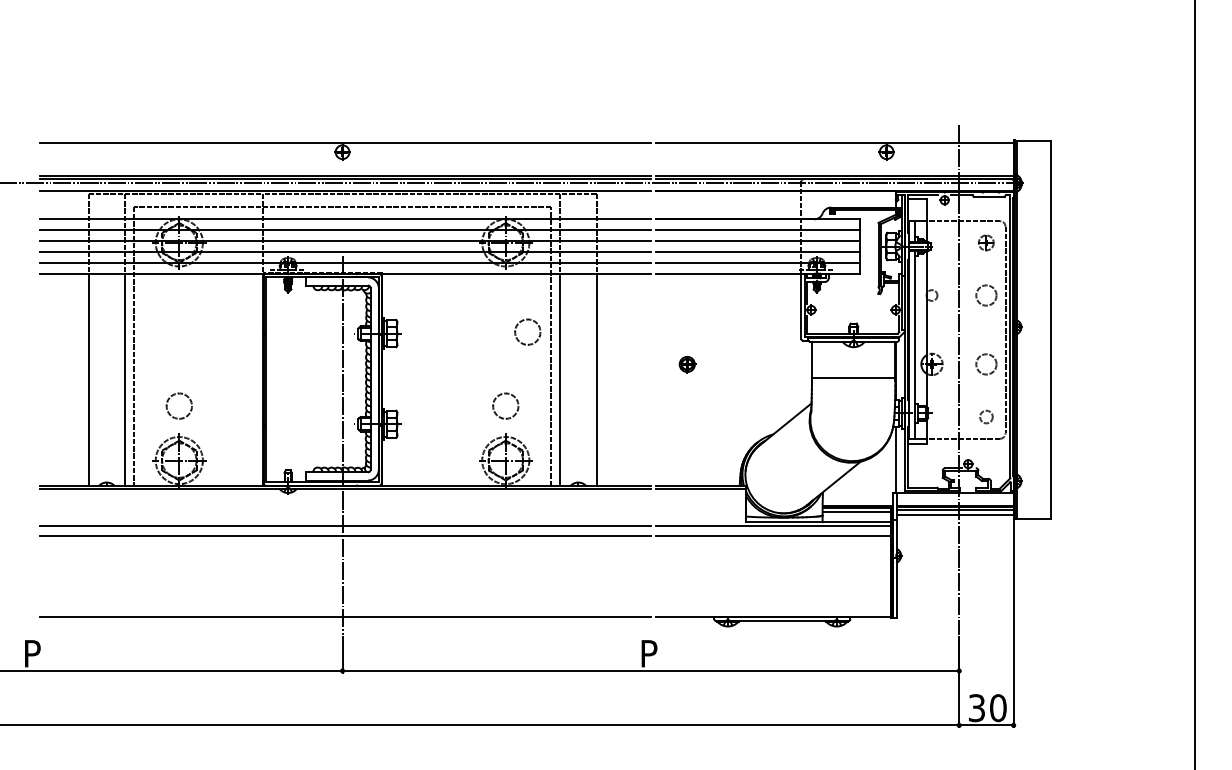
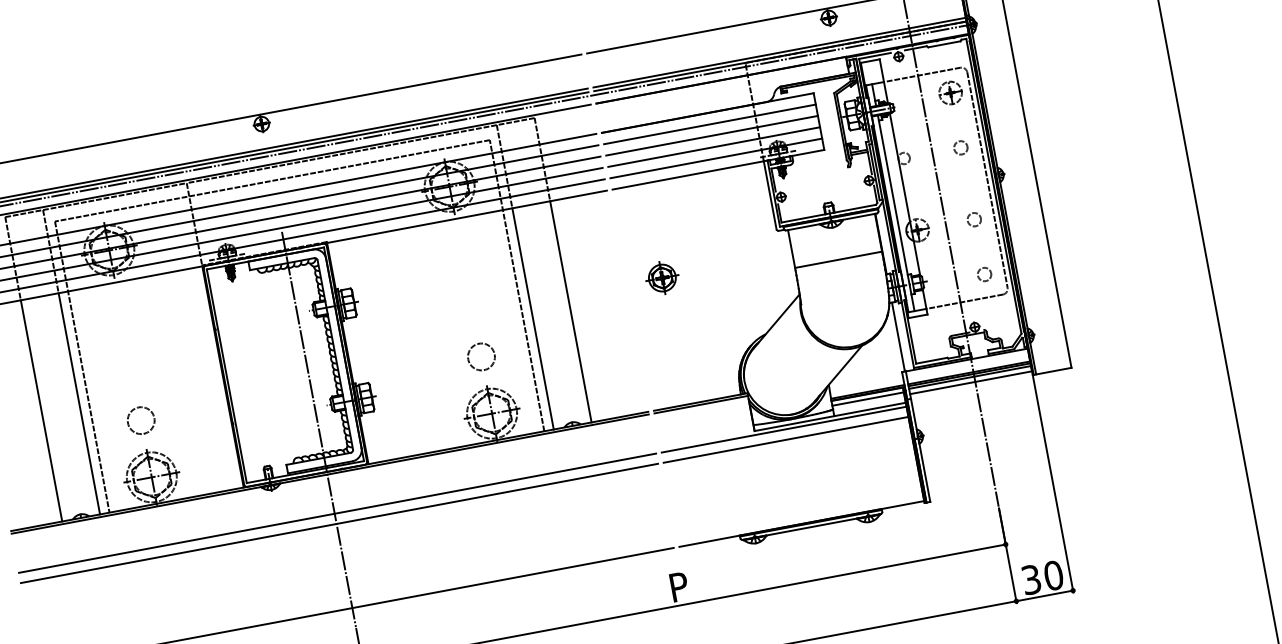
part: (985, 242) -> (949, 92), size x1.43
circle: (986, 295) -> (960, 147), size x0.62
circle: (527, 331) -> (489, 274), removed
part: (687, 364) -> (662, 278), size x1.67
circle: (986, 364) -> (974, 219), size x0.62

